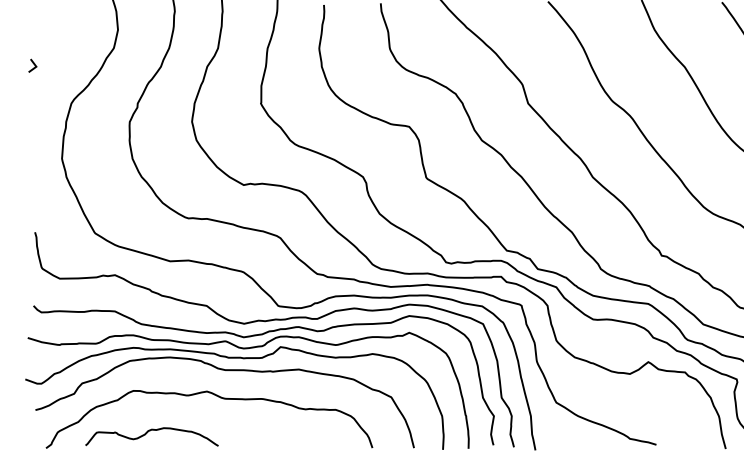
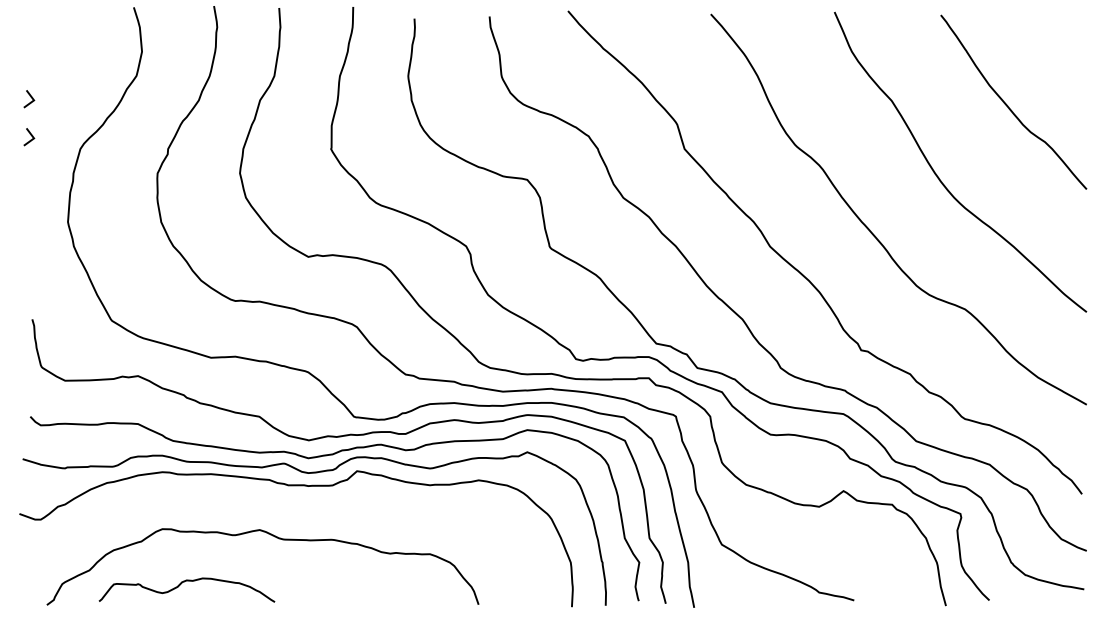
line: (33, 93) -> (30, 135), added
curve: (224, 370) -> (283, 502), removed

